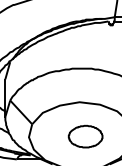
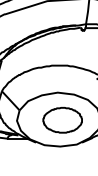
part: (85, 136) -> (62, 120), size x1.43

